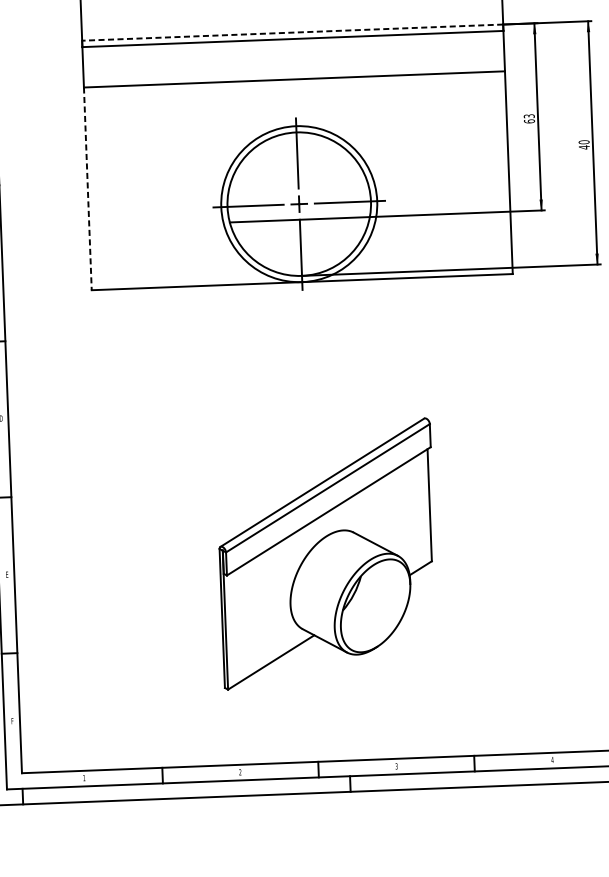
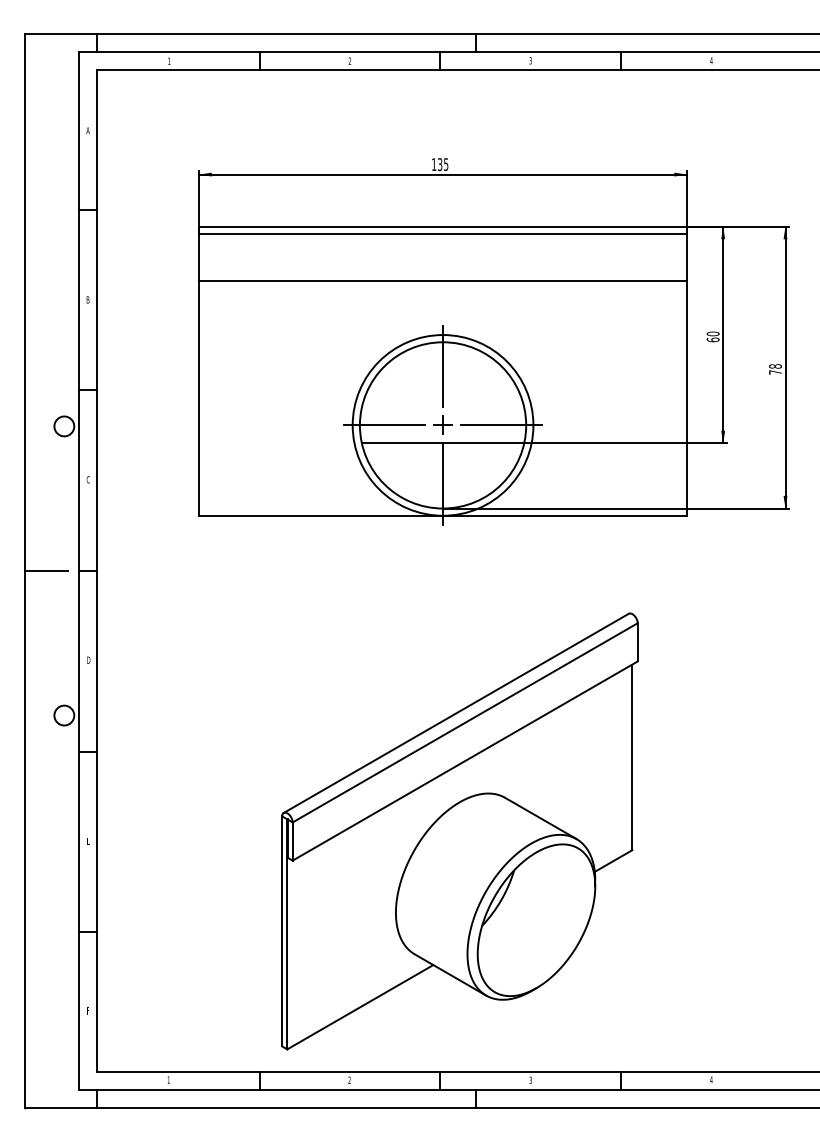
line: (293, 32) -> (443, 226), dashed -> solid
text: (528, 115) -> (712, 333), 63 -> 60
text: (584, 144) -> (775, 369), 40 -> 78
line: (88, 189) -> (199, 398), dashed -> solid
part: (326, 554) -> (459, 831), size x1.43

